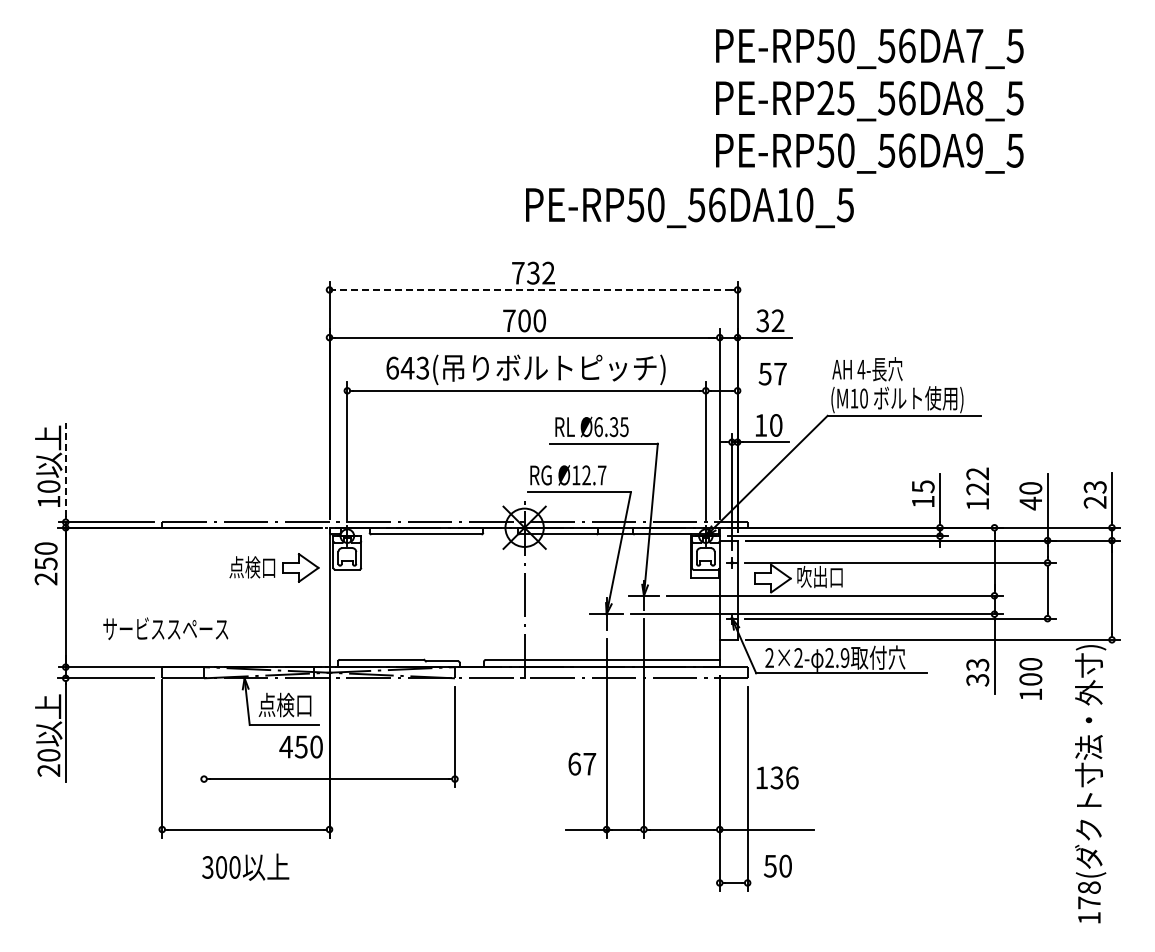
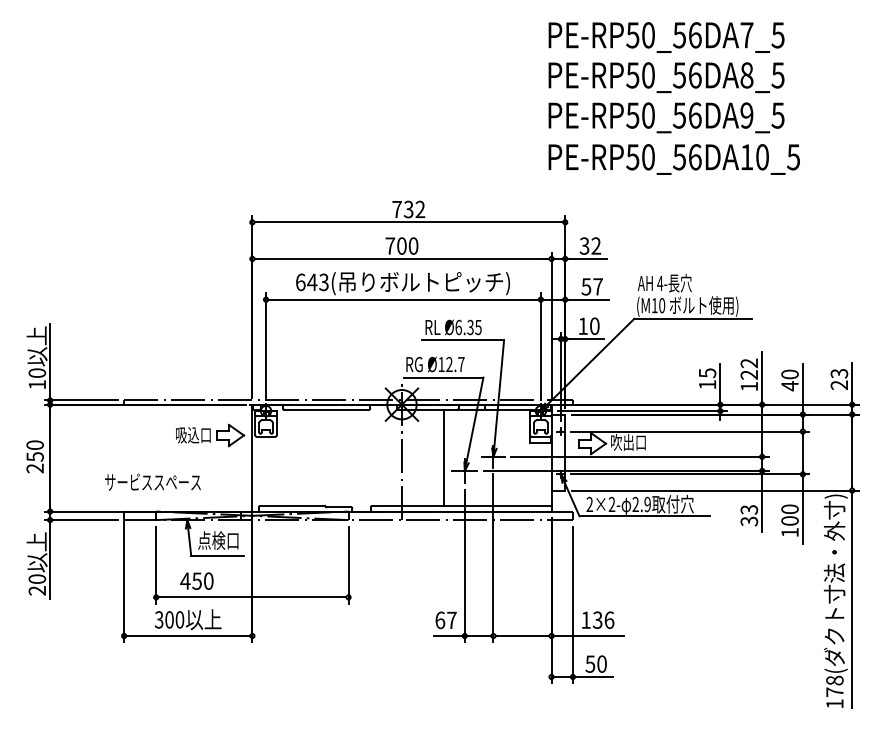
text: (835, 98) -> (640, 75), PE-RP25_56DA8_5 -> PE-RP50_56DA8_5
text: (689, 207) -> (674, 159), moved
line: (533, 289) -> (408, 222), dashed -> solid
line: (765, 390) -> (586, 299), added
line: (65, 469) -> (50, 360), dashed -> solid
line: (994, 493) -> (762, 378), added
text: (45, 563) -> (34, 456), moved
text: (244, 567) -> (187, 435), 点検口 -> 吸込口
line: (579, 596) -> (444, 457), added
text: (165, 628) -> (152, 481), moved
line: (1047, 663) -> (802, 508), added
line: (204, 736) -> (156, 564), added
text: (300, 746) -> (196, 580), moved
text: (582, 763) -> (446, 619), moved
text: (777, 777) -> (598, 619), moved
line: (1111, 780) -> (851, 598), added
text: (245, 866) -> (187, 619), moved
line: (773, 882) -> (592, 676), added

